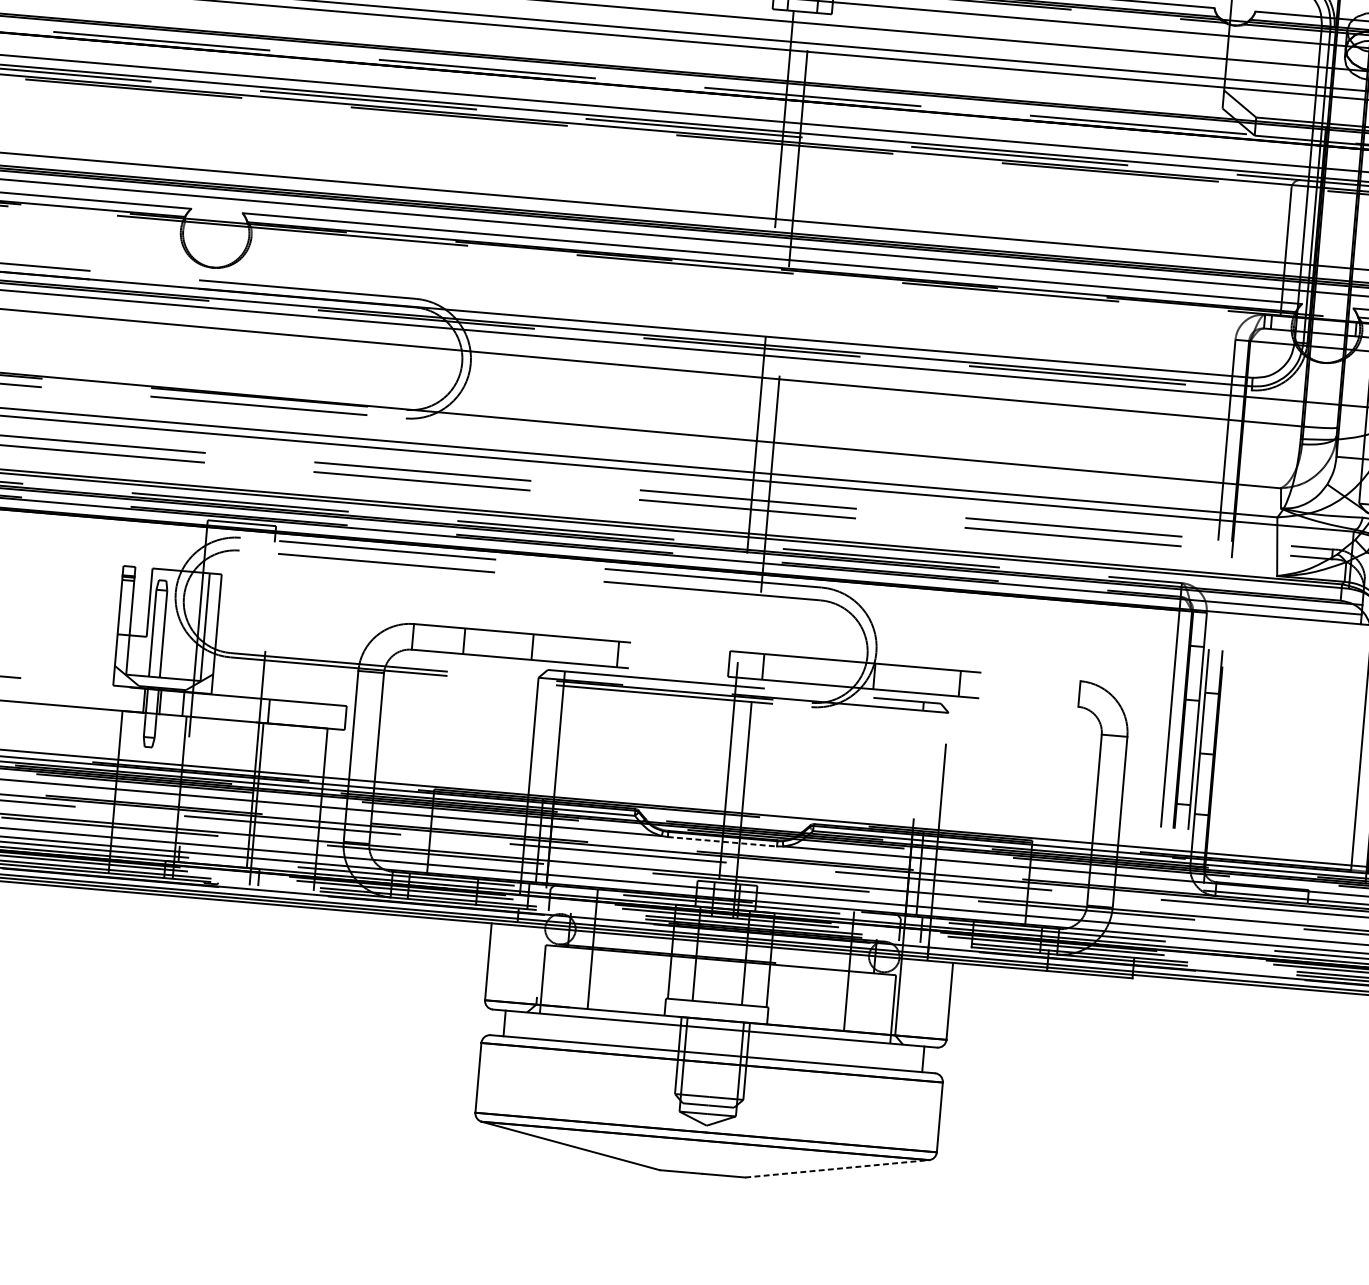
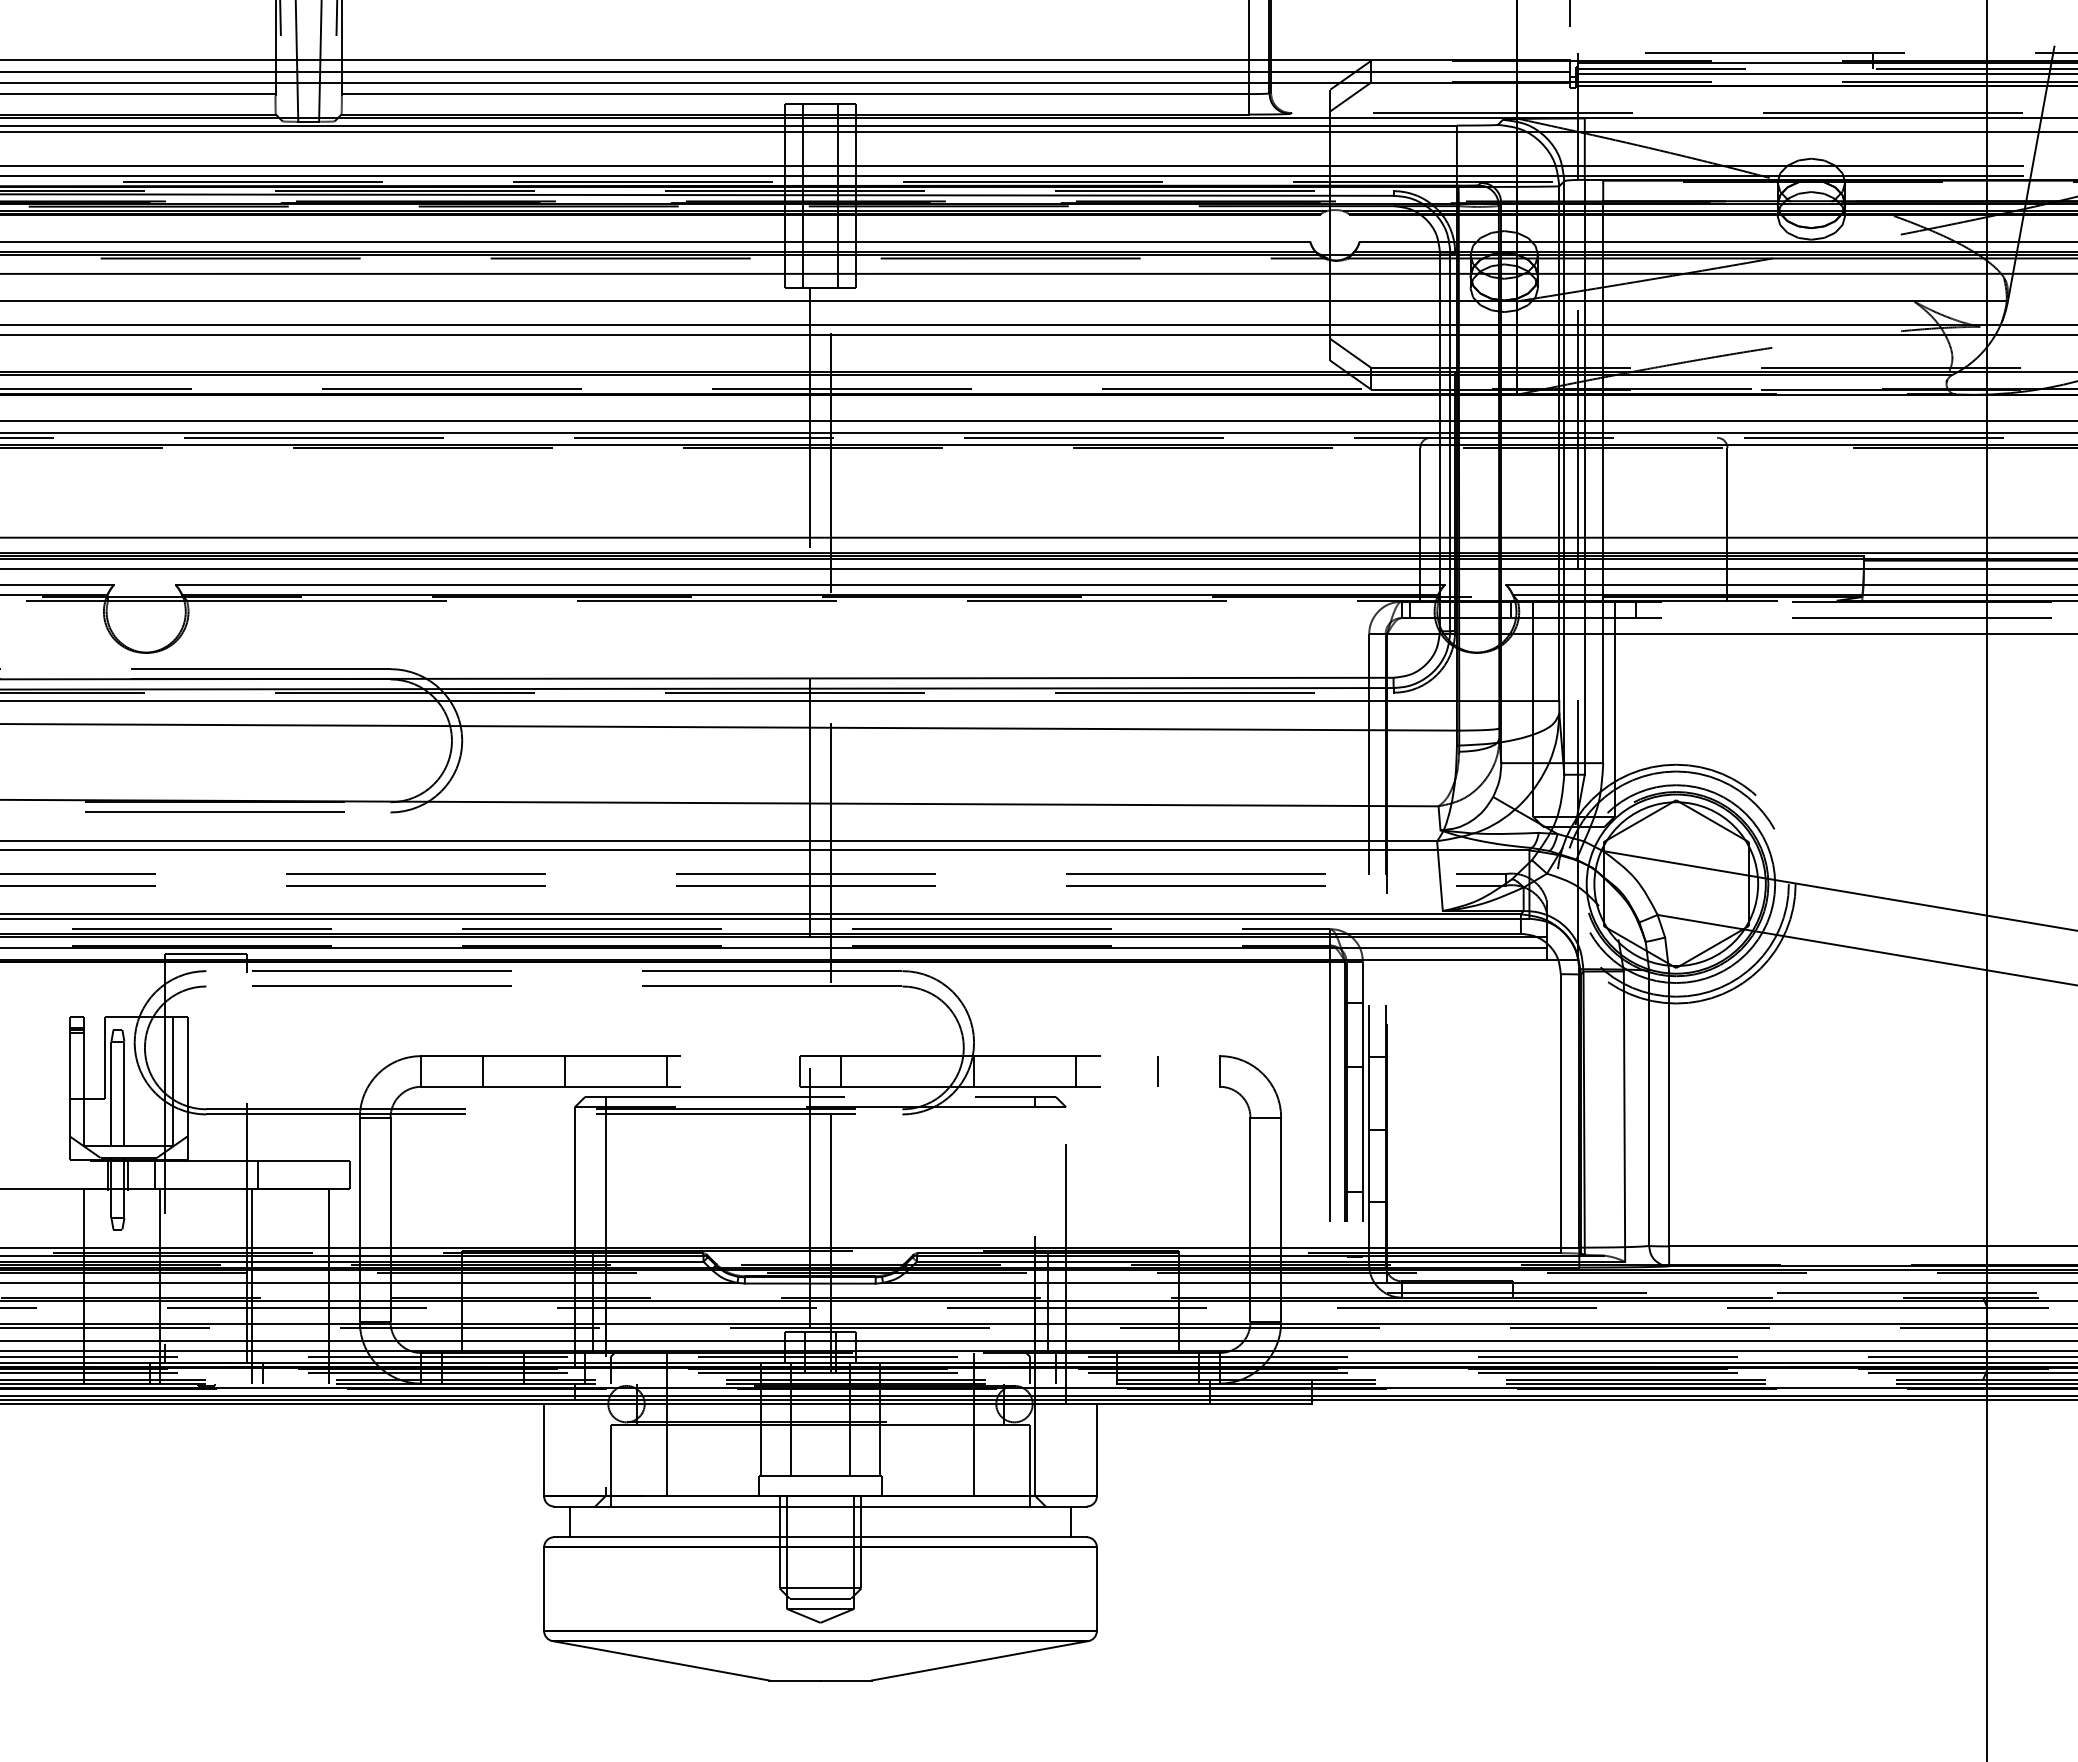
line: (1027, 689) -> (1157, 1071), added
line: (722, 841) -> (810, 1283), dashed -> solid
line: (837, 1168) -> (980, 1660), dashed -> solid

